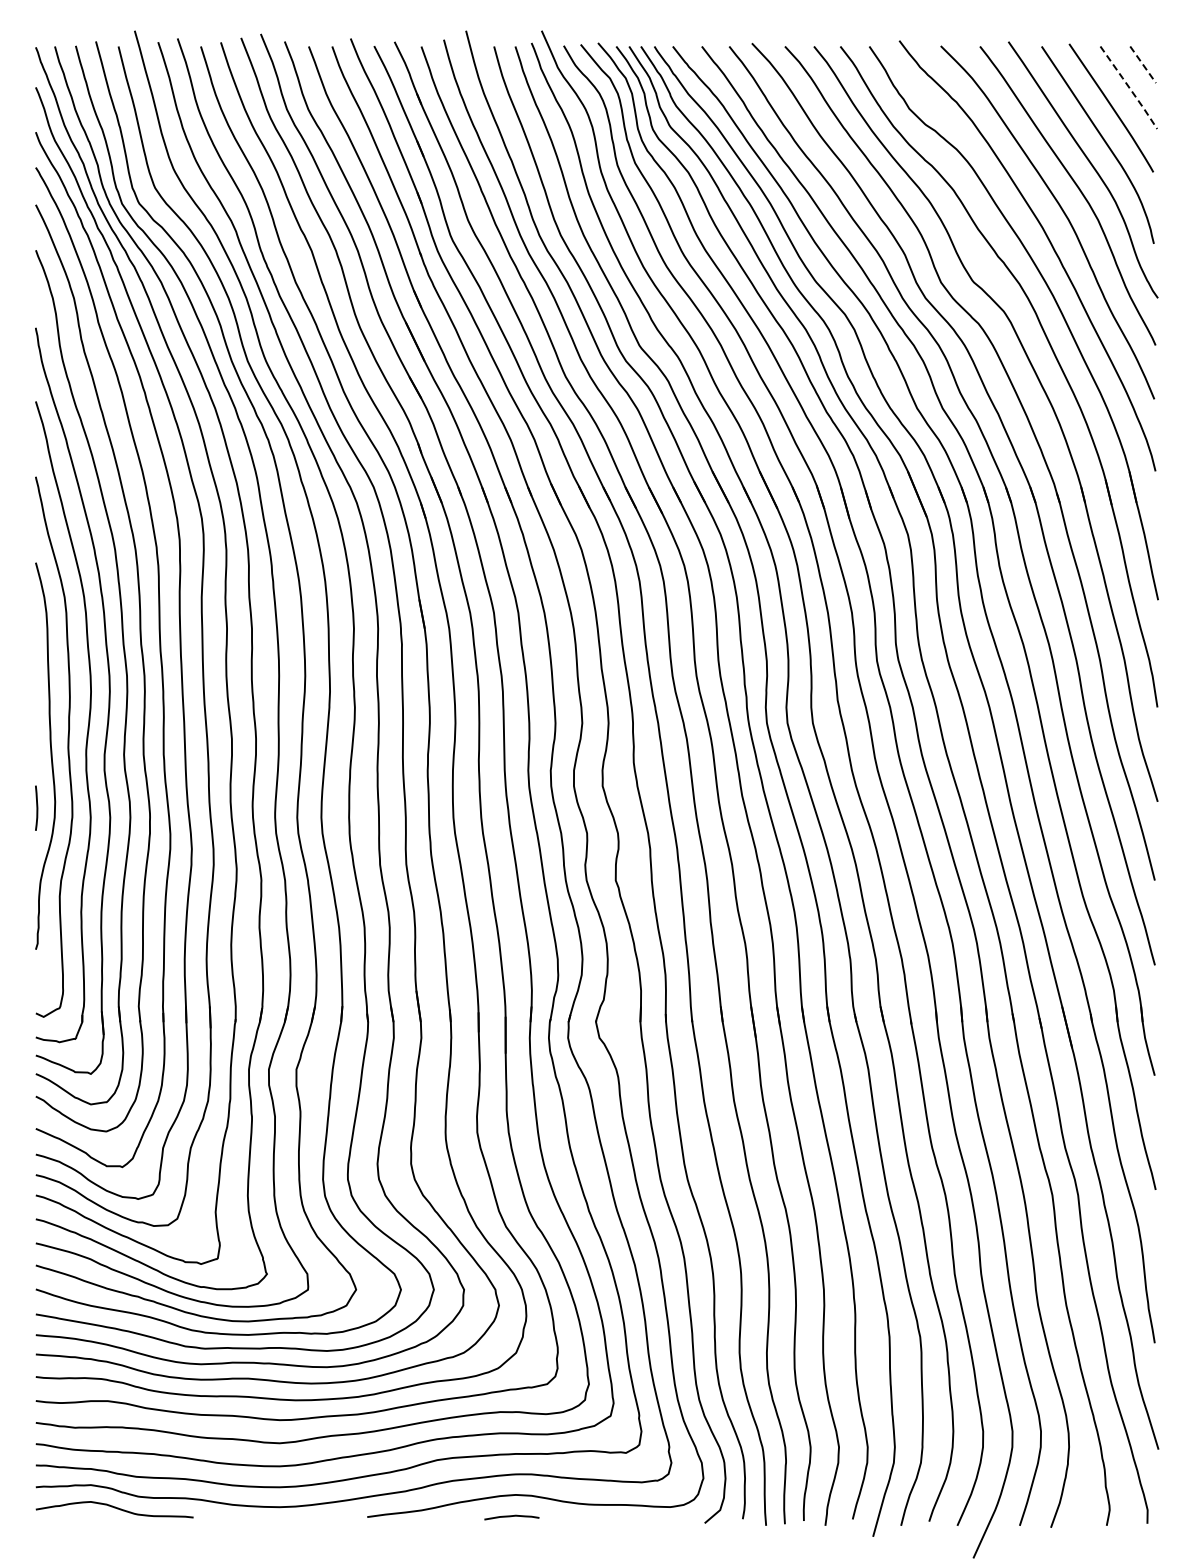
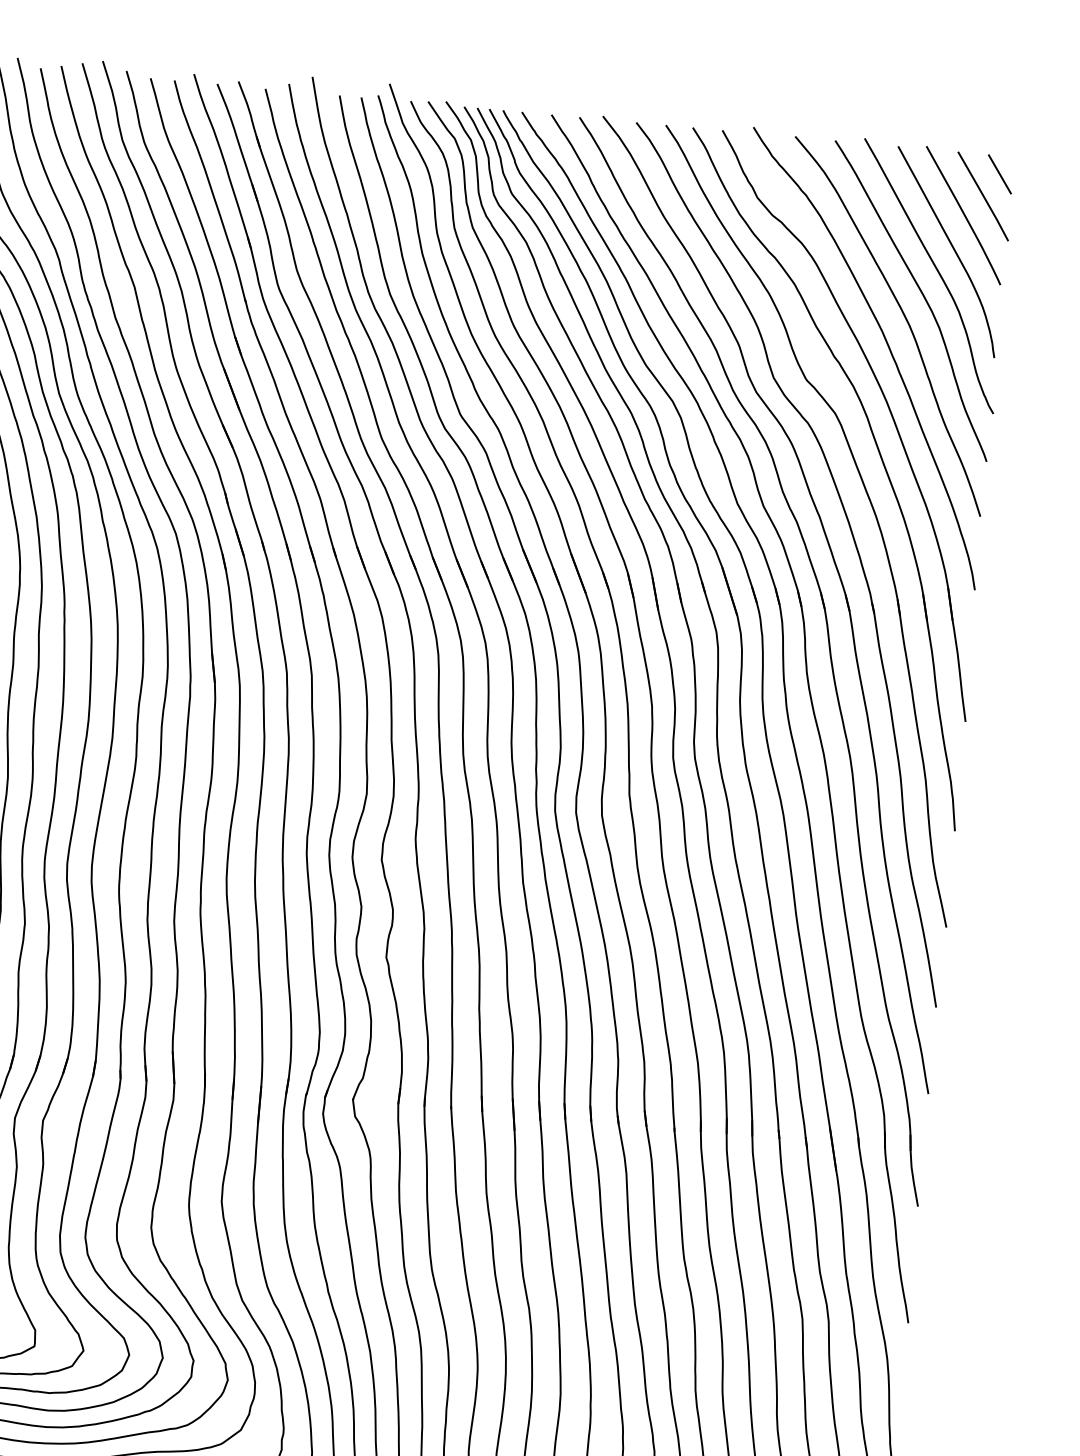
line: (1143, 65) -> (1000, 175), dashed -> solid
line: (1129, 87) -> (983, 196), dashed -> solid

